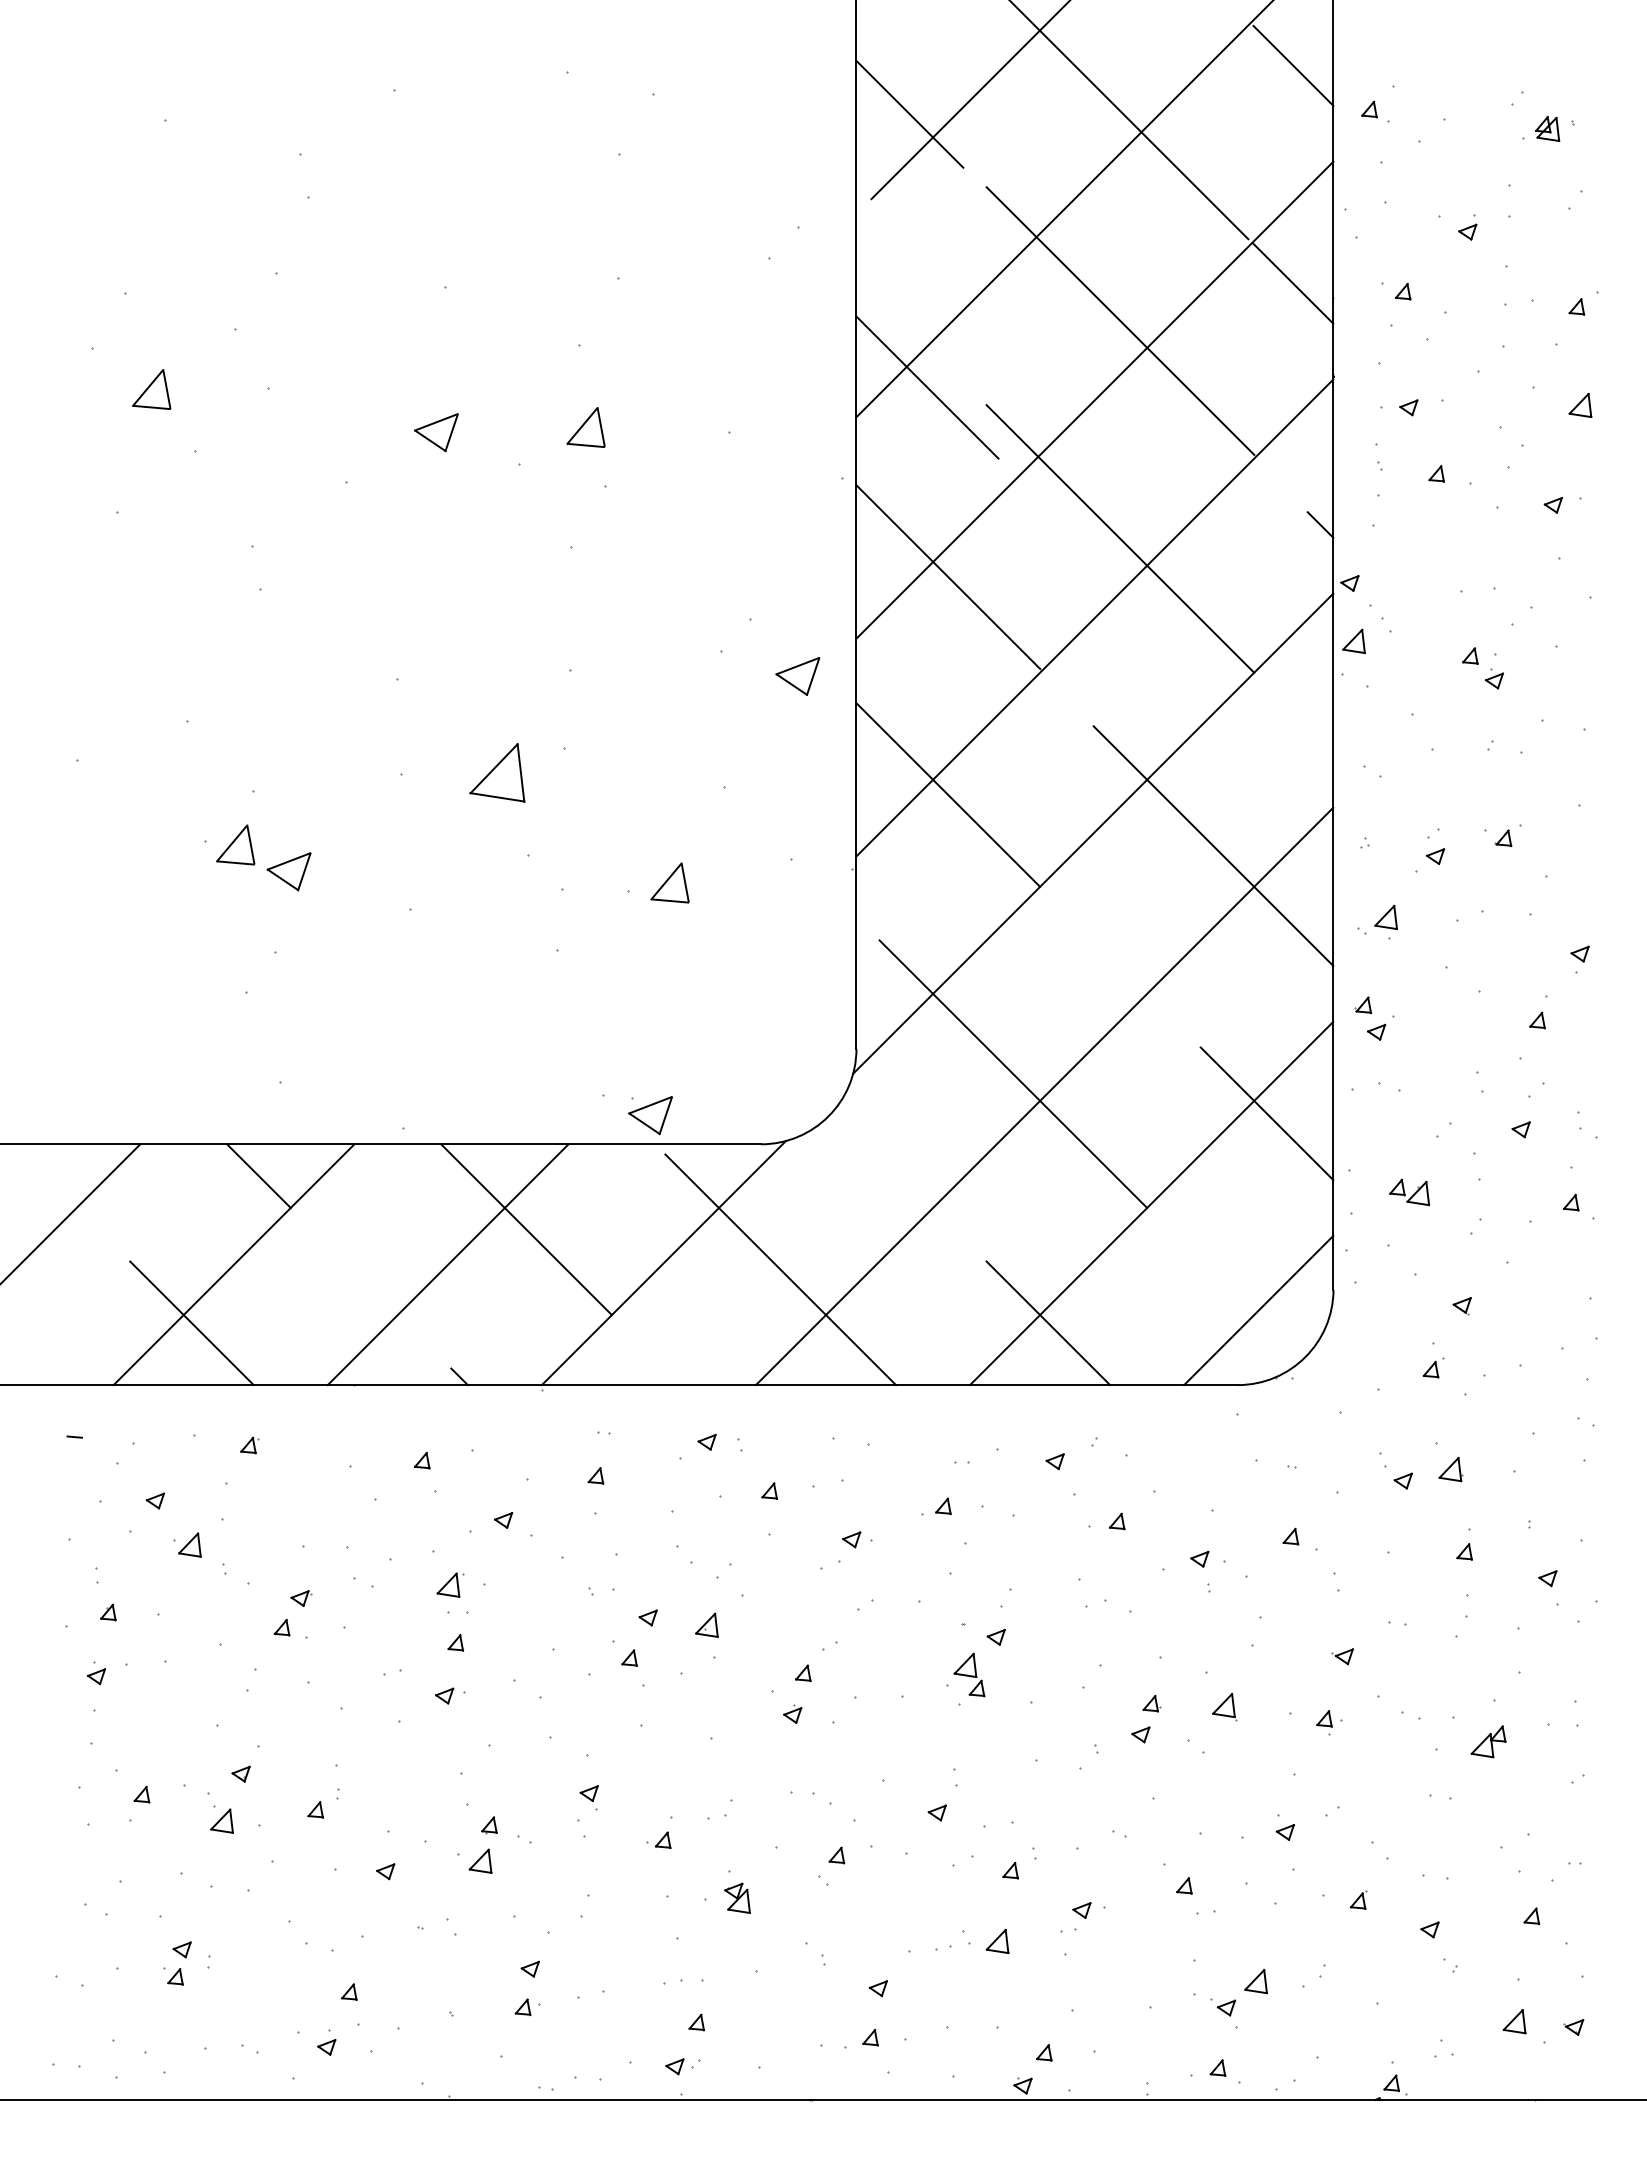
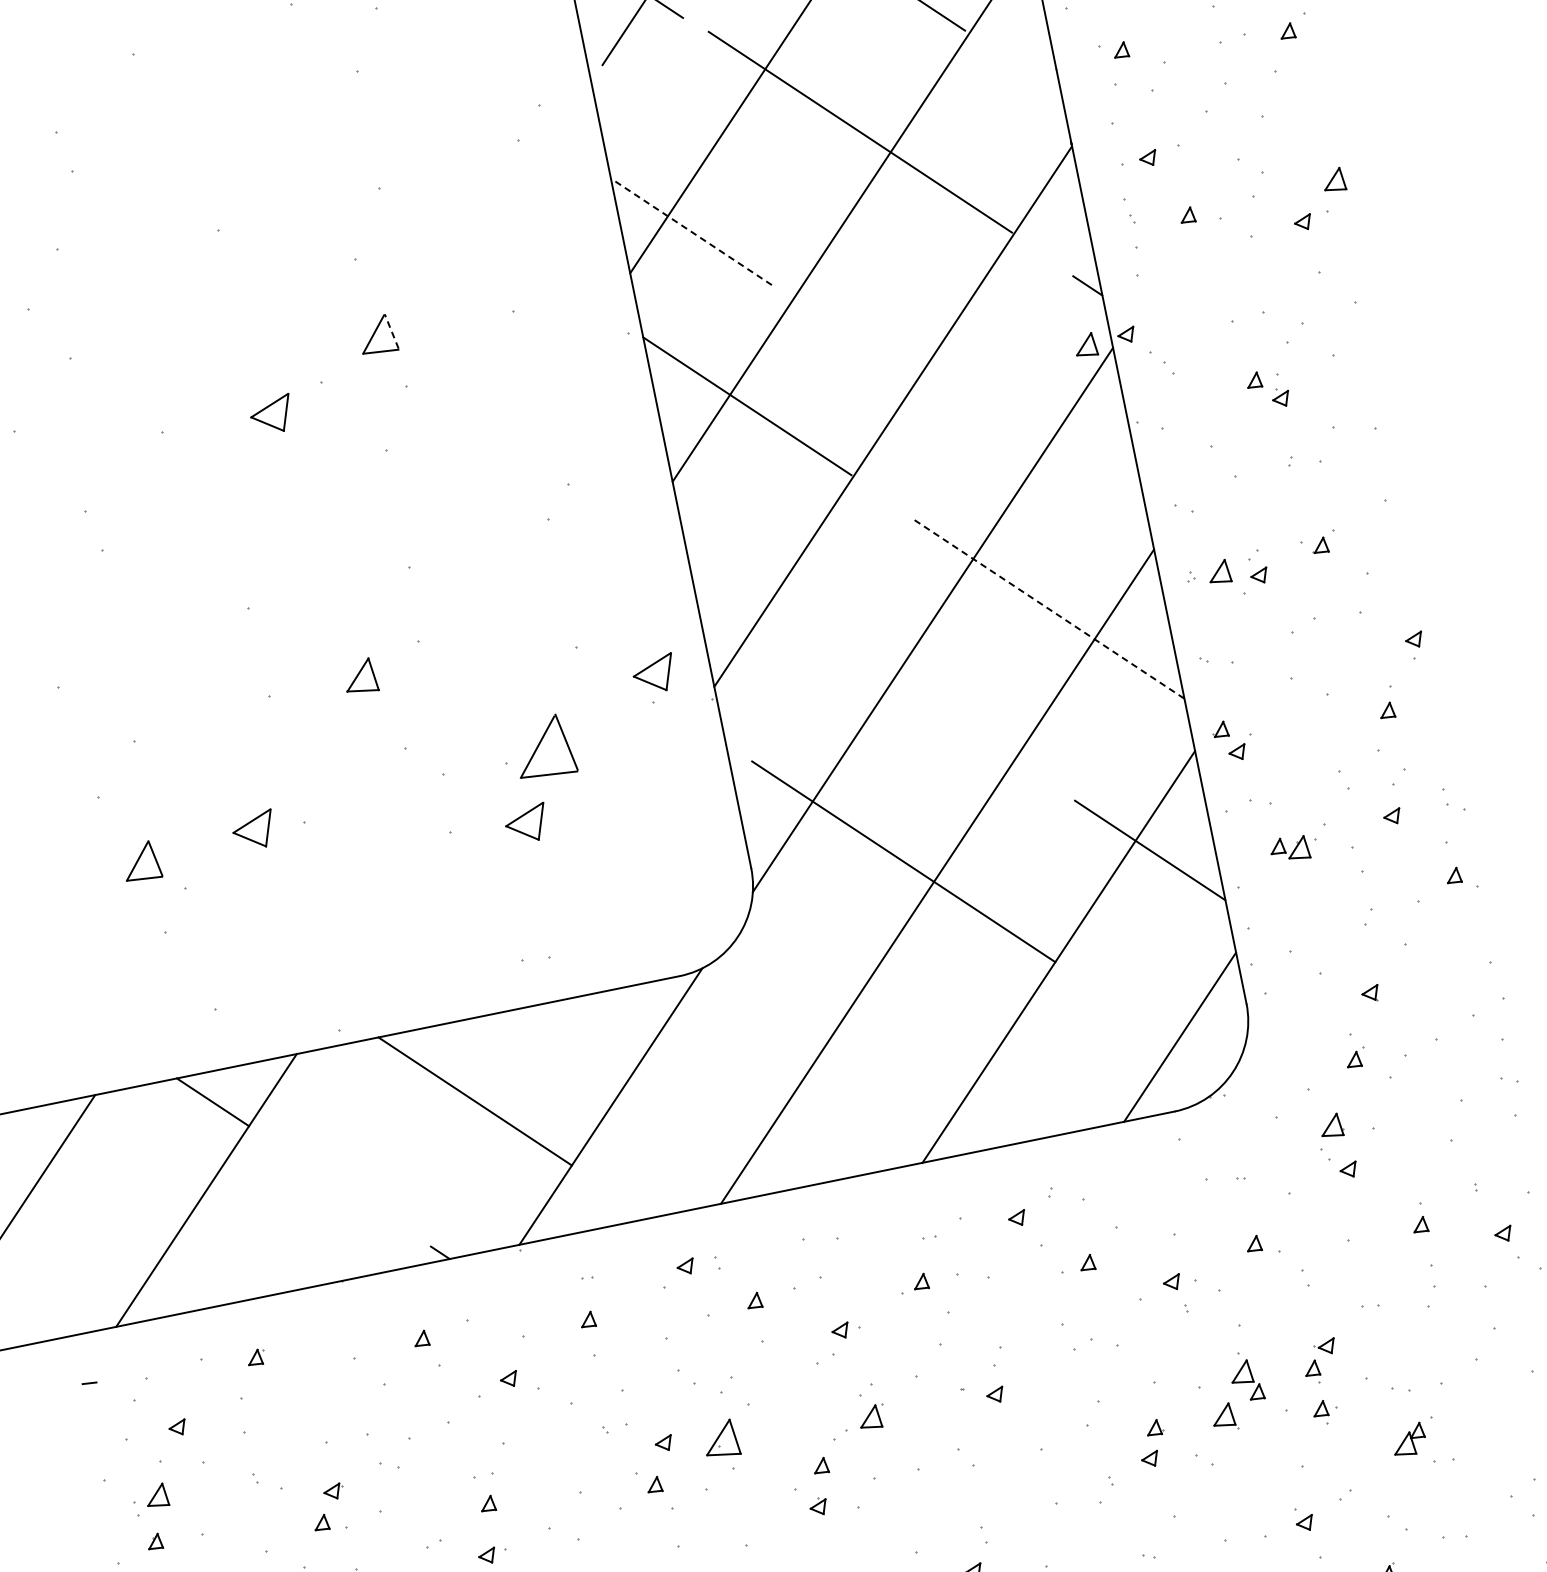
line: (1293, 283) -> (1016, 63), removed
line: (927, 387) -> (691, 231), solid -> dashed
part: (1580, 405) -> (1333, 180), moved
line: (601, 426) -> (391, 330), solid -> dashed
part: (436, 432) -> (271, 415), moved
line: (1120, 538) -> (902, 336), removed
part: (1353, 640) -> (1085, 344), moved
part: (797, 676) -> (654, 674), moved
part: (497, 772) -> (360, 676), size x0.6
line: (948, 794) -> (789, 610), removed
part: (235, 844) -> (141, 861), moved
line: (1213, 845) -> (1048, 608), solid -> dashed
part: (288, 871) -> (253, 830), moved
part: (669, 882) -> (543, 747), size x1.6
part: (1385, 916) -> (1218, 571), moved
part: (650, 1115) -> (526, 824), moved
part: (1409, 1192) -> (1289, 849), moved
line: (447, 1264) -> (407, 1149), removed
line: (780, 1269) -> (721, 1090), removed
line: (191, 1323) -> (177, 1253), removed
line: (1048, 1323) -> (984, 1089), removed
part: (1450, 1469) -> (1331, 1126), moved
part: (189, 1544) -> (156, 1495), moved
part: (450, 1584) -> (871, 1416), moved
part: (706, 1624) -> (720, 1438), size x1.6
part: (969, 1674) -> (1246, 1380), moved
part: (1324, 1679) -> (1312, 1372), added
part: (1488, 1741) -> (1408, 1439), moved

